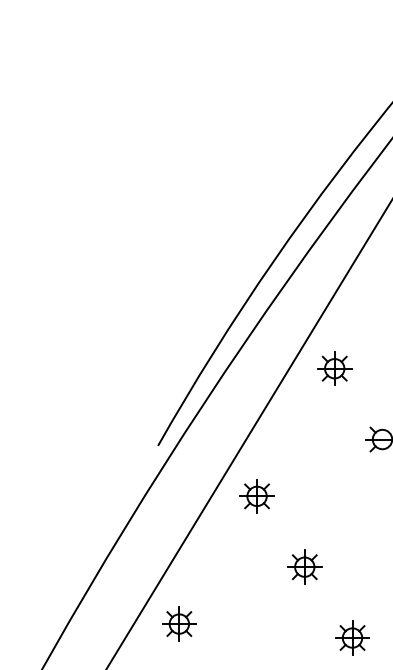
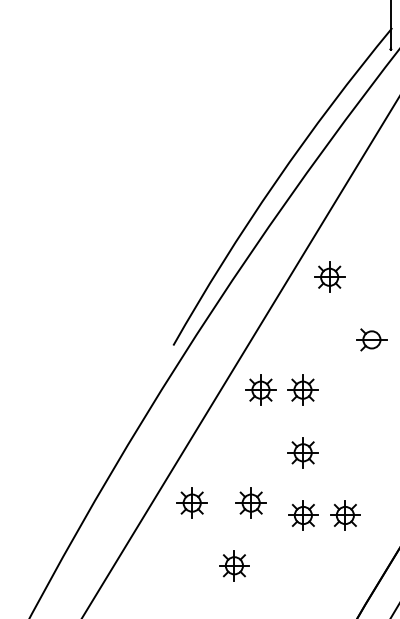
part: (304, 495) -> (302, 389), added
part: (245, 623) -> (250, 502), added
part: (305, 638) -> (303, 515), added

